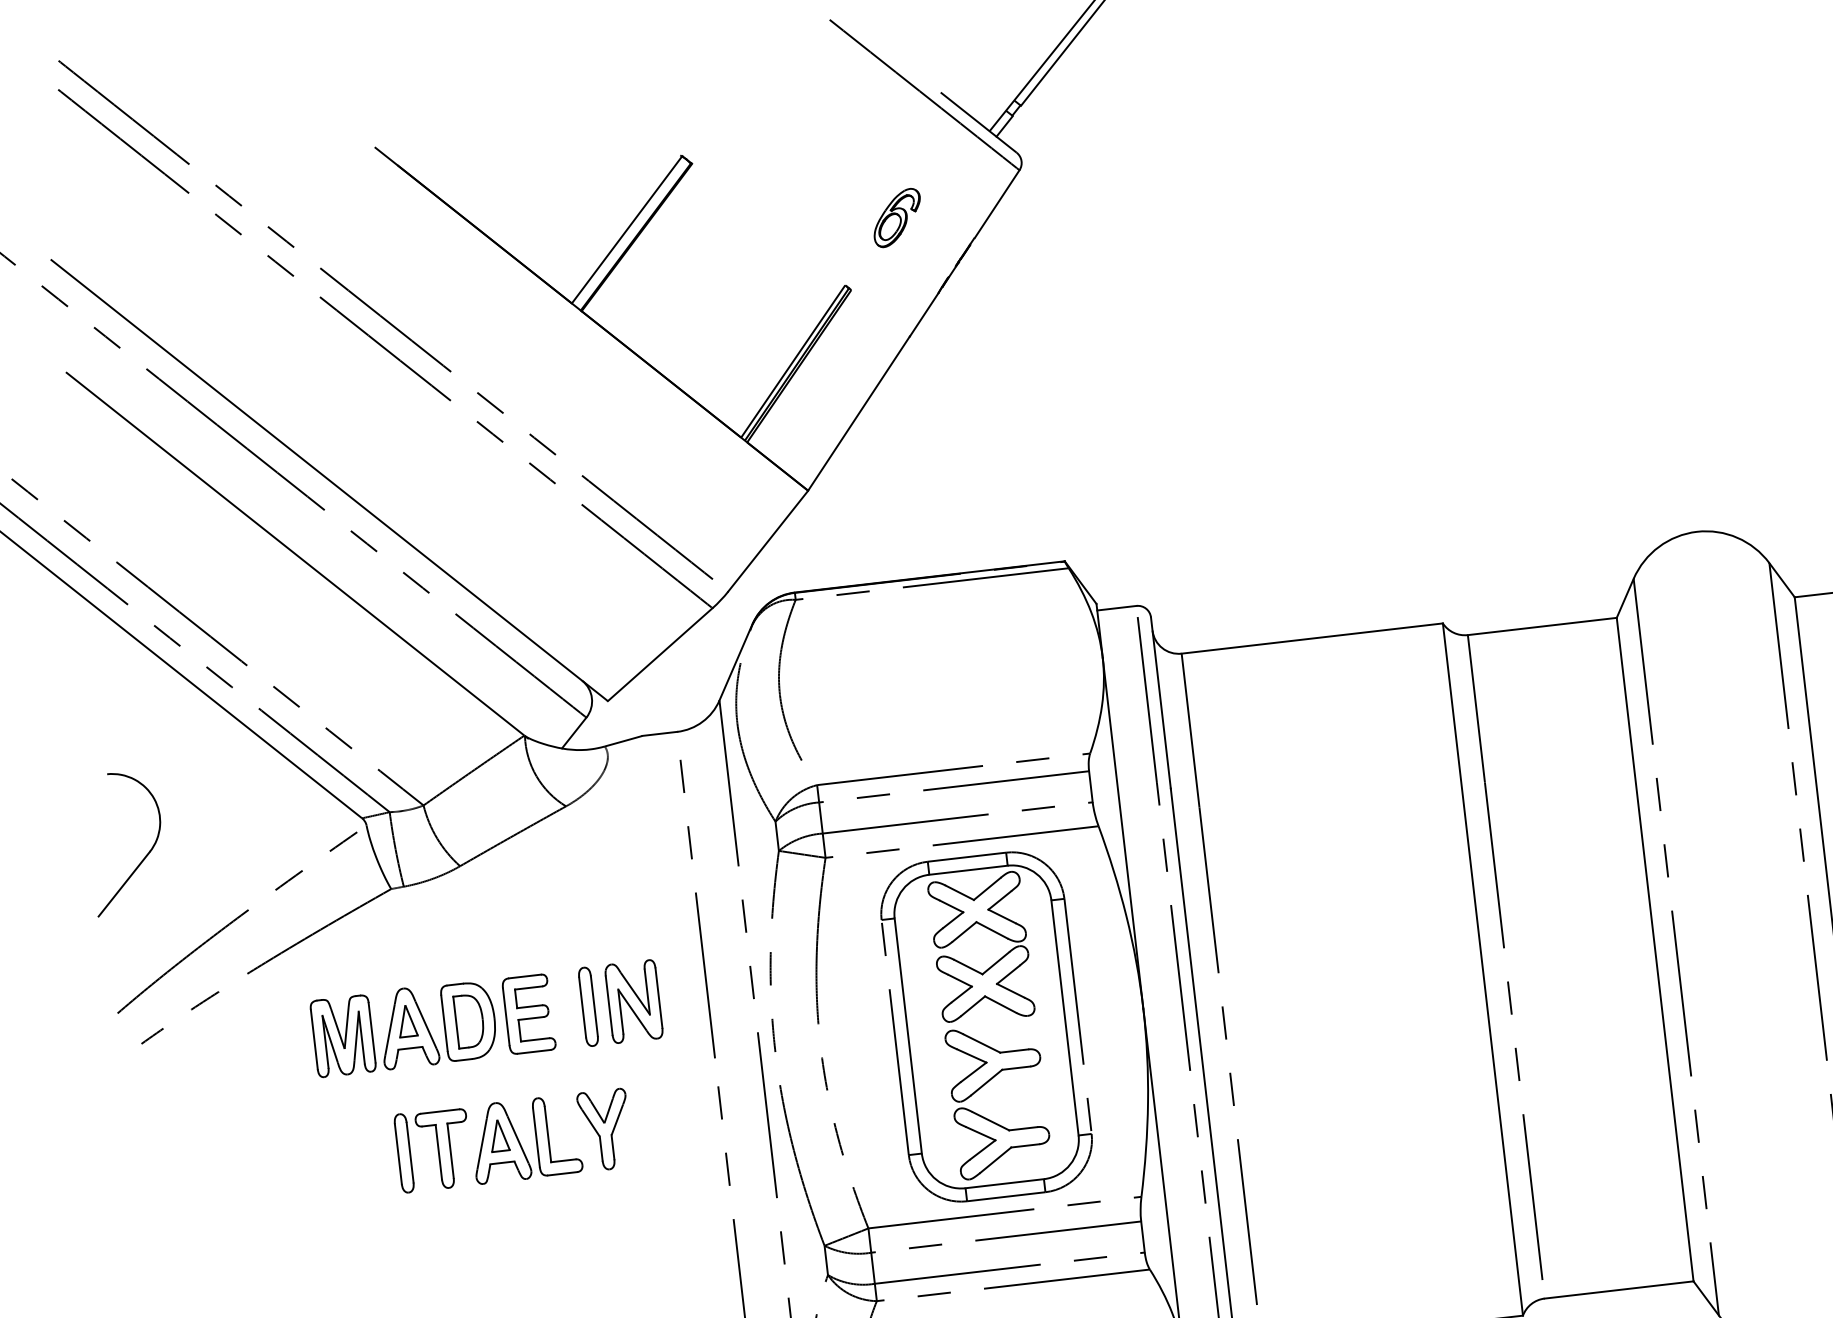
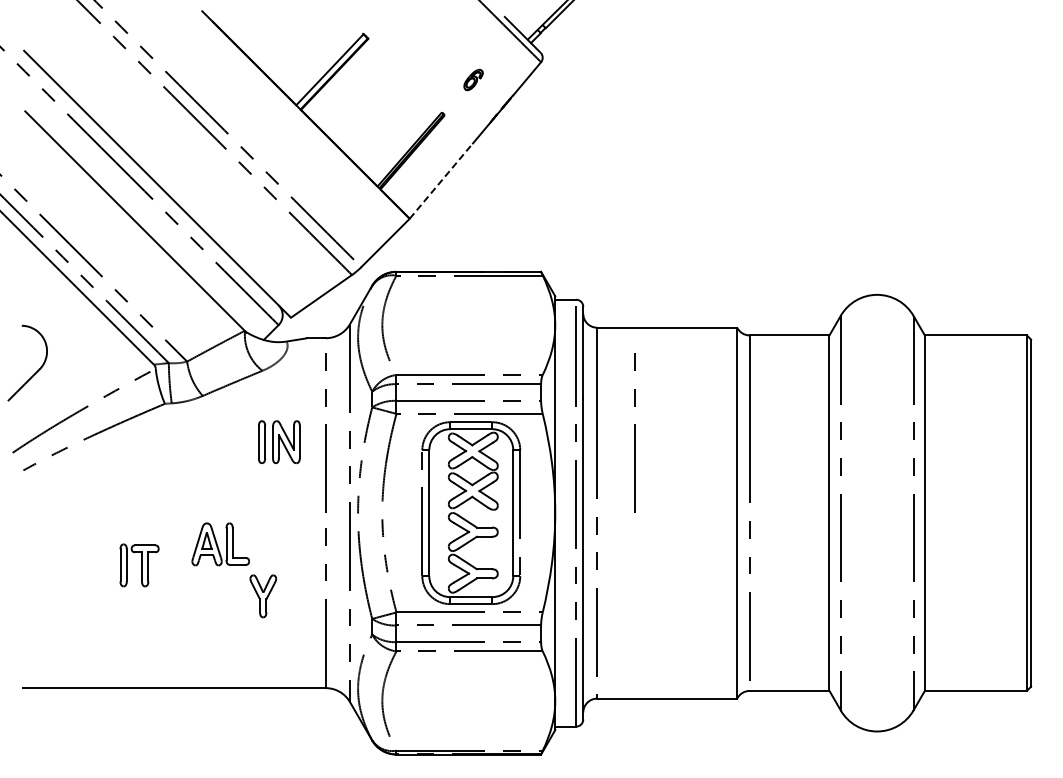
part: (897, 217) -> (473, 79), size x0.7
line: (859, 412) -> (441, 180), solid -> dashed
line: (1273, 841) -> (634, 432), added
part: (621, 1003) -> (279, 442), moved
part: (432, 1025) -> (178, 478), removed
part: (605, 1130) -> (263, 596), moved
part: (433, 1150) -> (139, 565), moved

